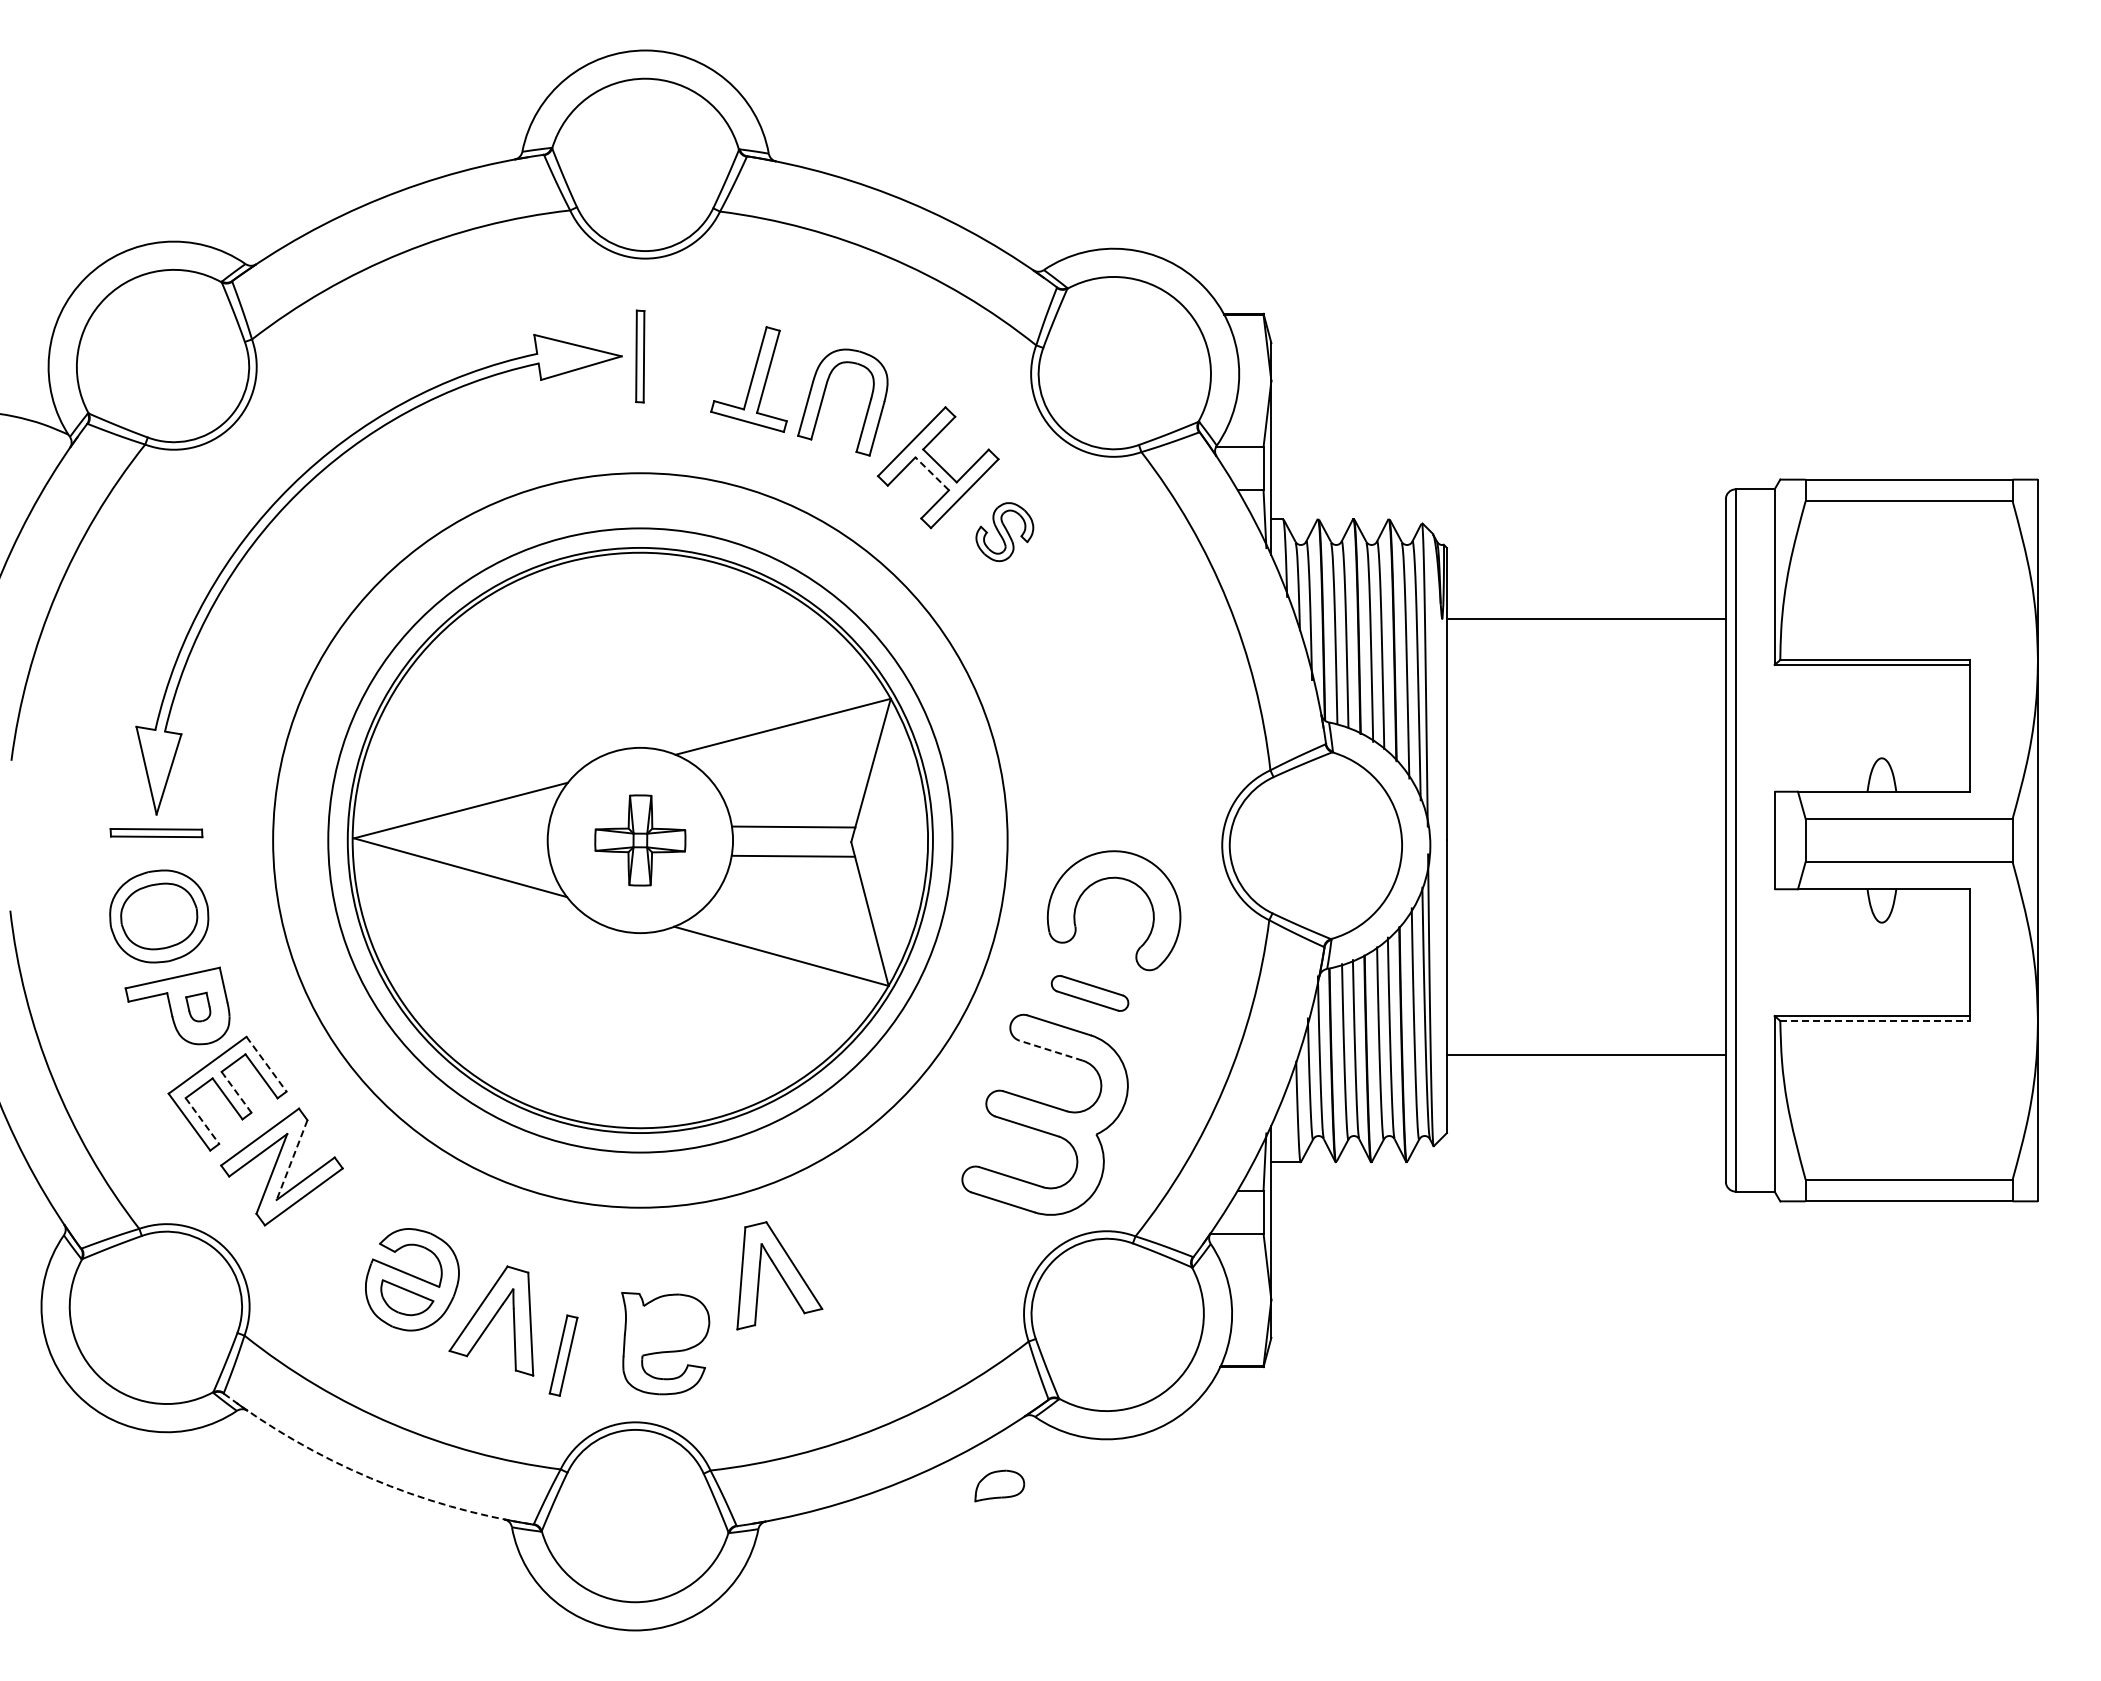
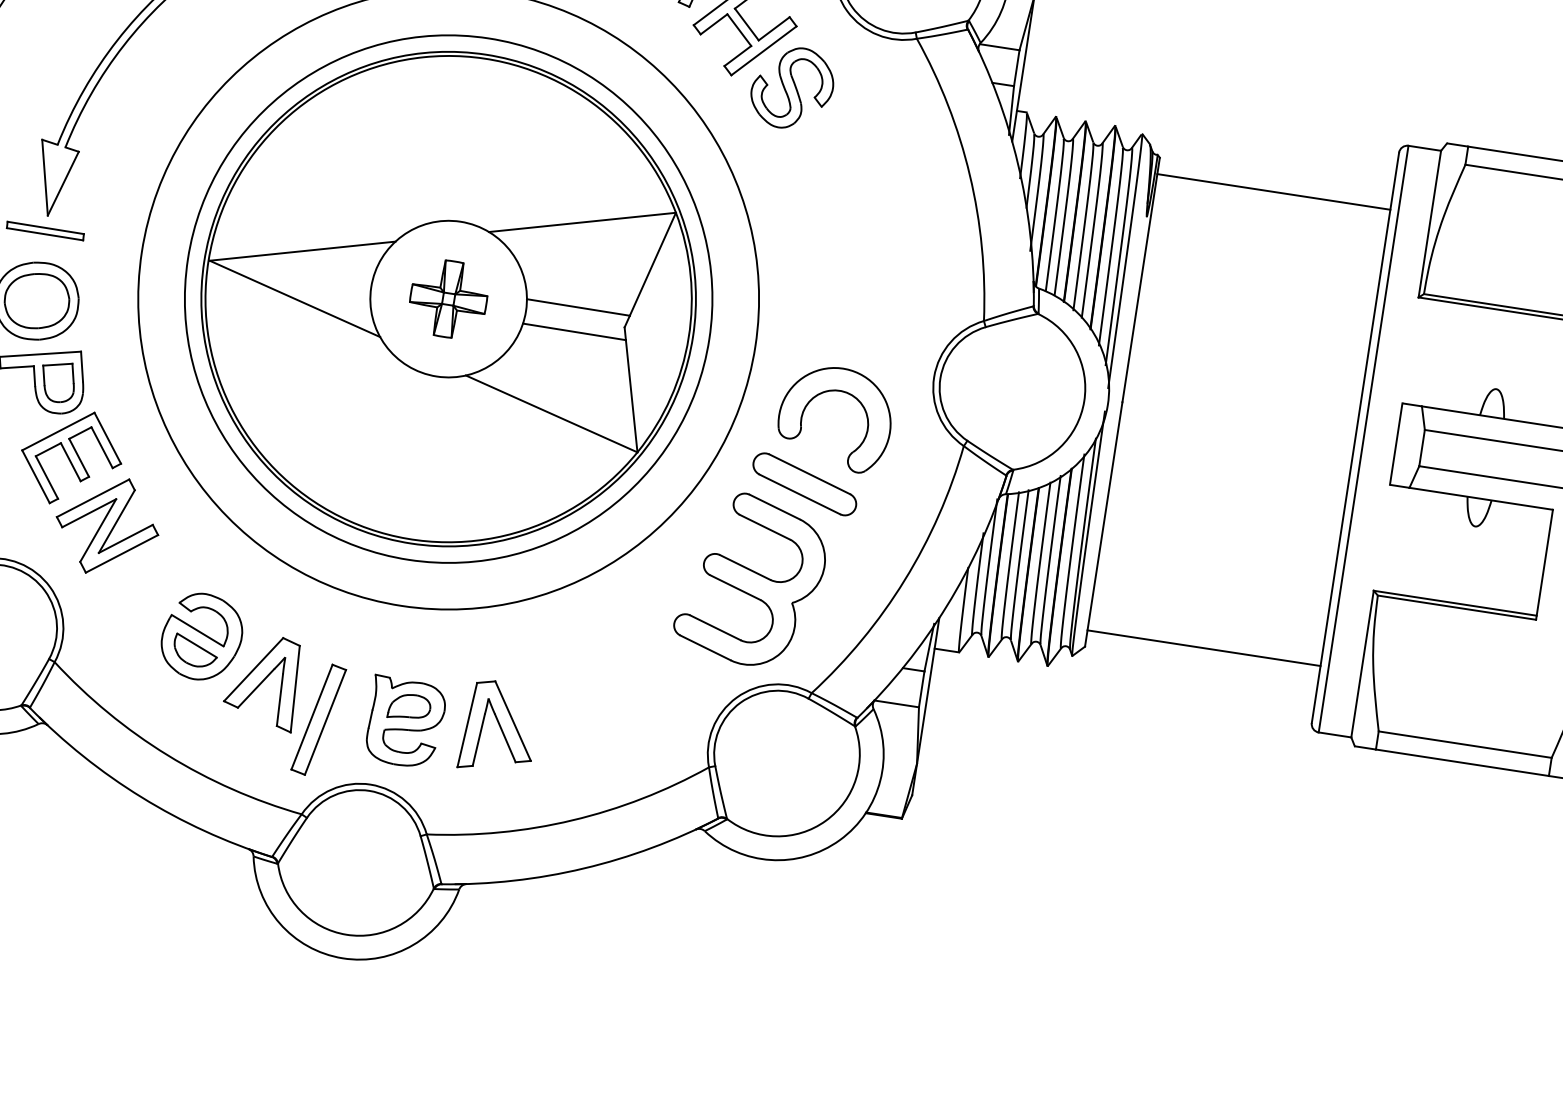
line: (931, 473) -> (738, 29), dashed -> solid
part: (1004, 531) -> (792, 87), size x1.67
line: (1585, 619) -> (1273, 191), moved
part: (1089, 993) -> (804, 484), size x1.67
part: (198, 1006) -> (58, 381), size x1.67
line: (1874, 1020) -> (1456, 607), dashed -> solid
line: (1050, 1050) -> (764, 526), dashed -> solid
line: (1585, 1054) -> (1203, 648), moved
line: (266, 1064) -> (107, 438), dashed -> solid
line: (236, 1092) -> (79, 458), dashed -> solid
line: (202, 1121) -> (46, 477), dashed -> solid
line: (292, 1160) -> (117, 521), dashed -> solid
part: (779, 1275) -> (499, 727), moved
part: (563, 1355) -> (318, 719), size x1.67
arc: (370, 1478) -> (141, 797), dashed -> solid
part: (999, 1485) -> (409, 706), moved

